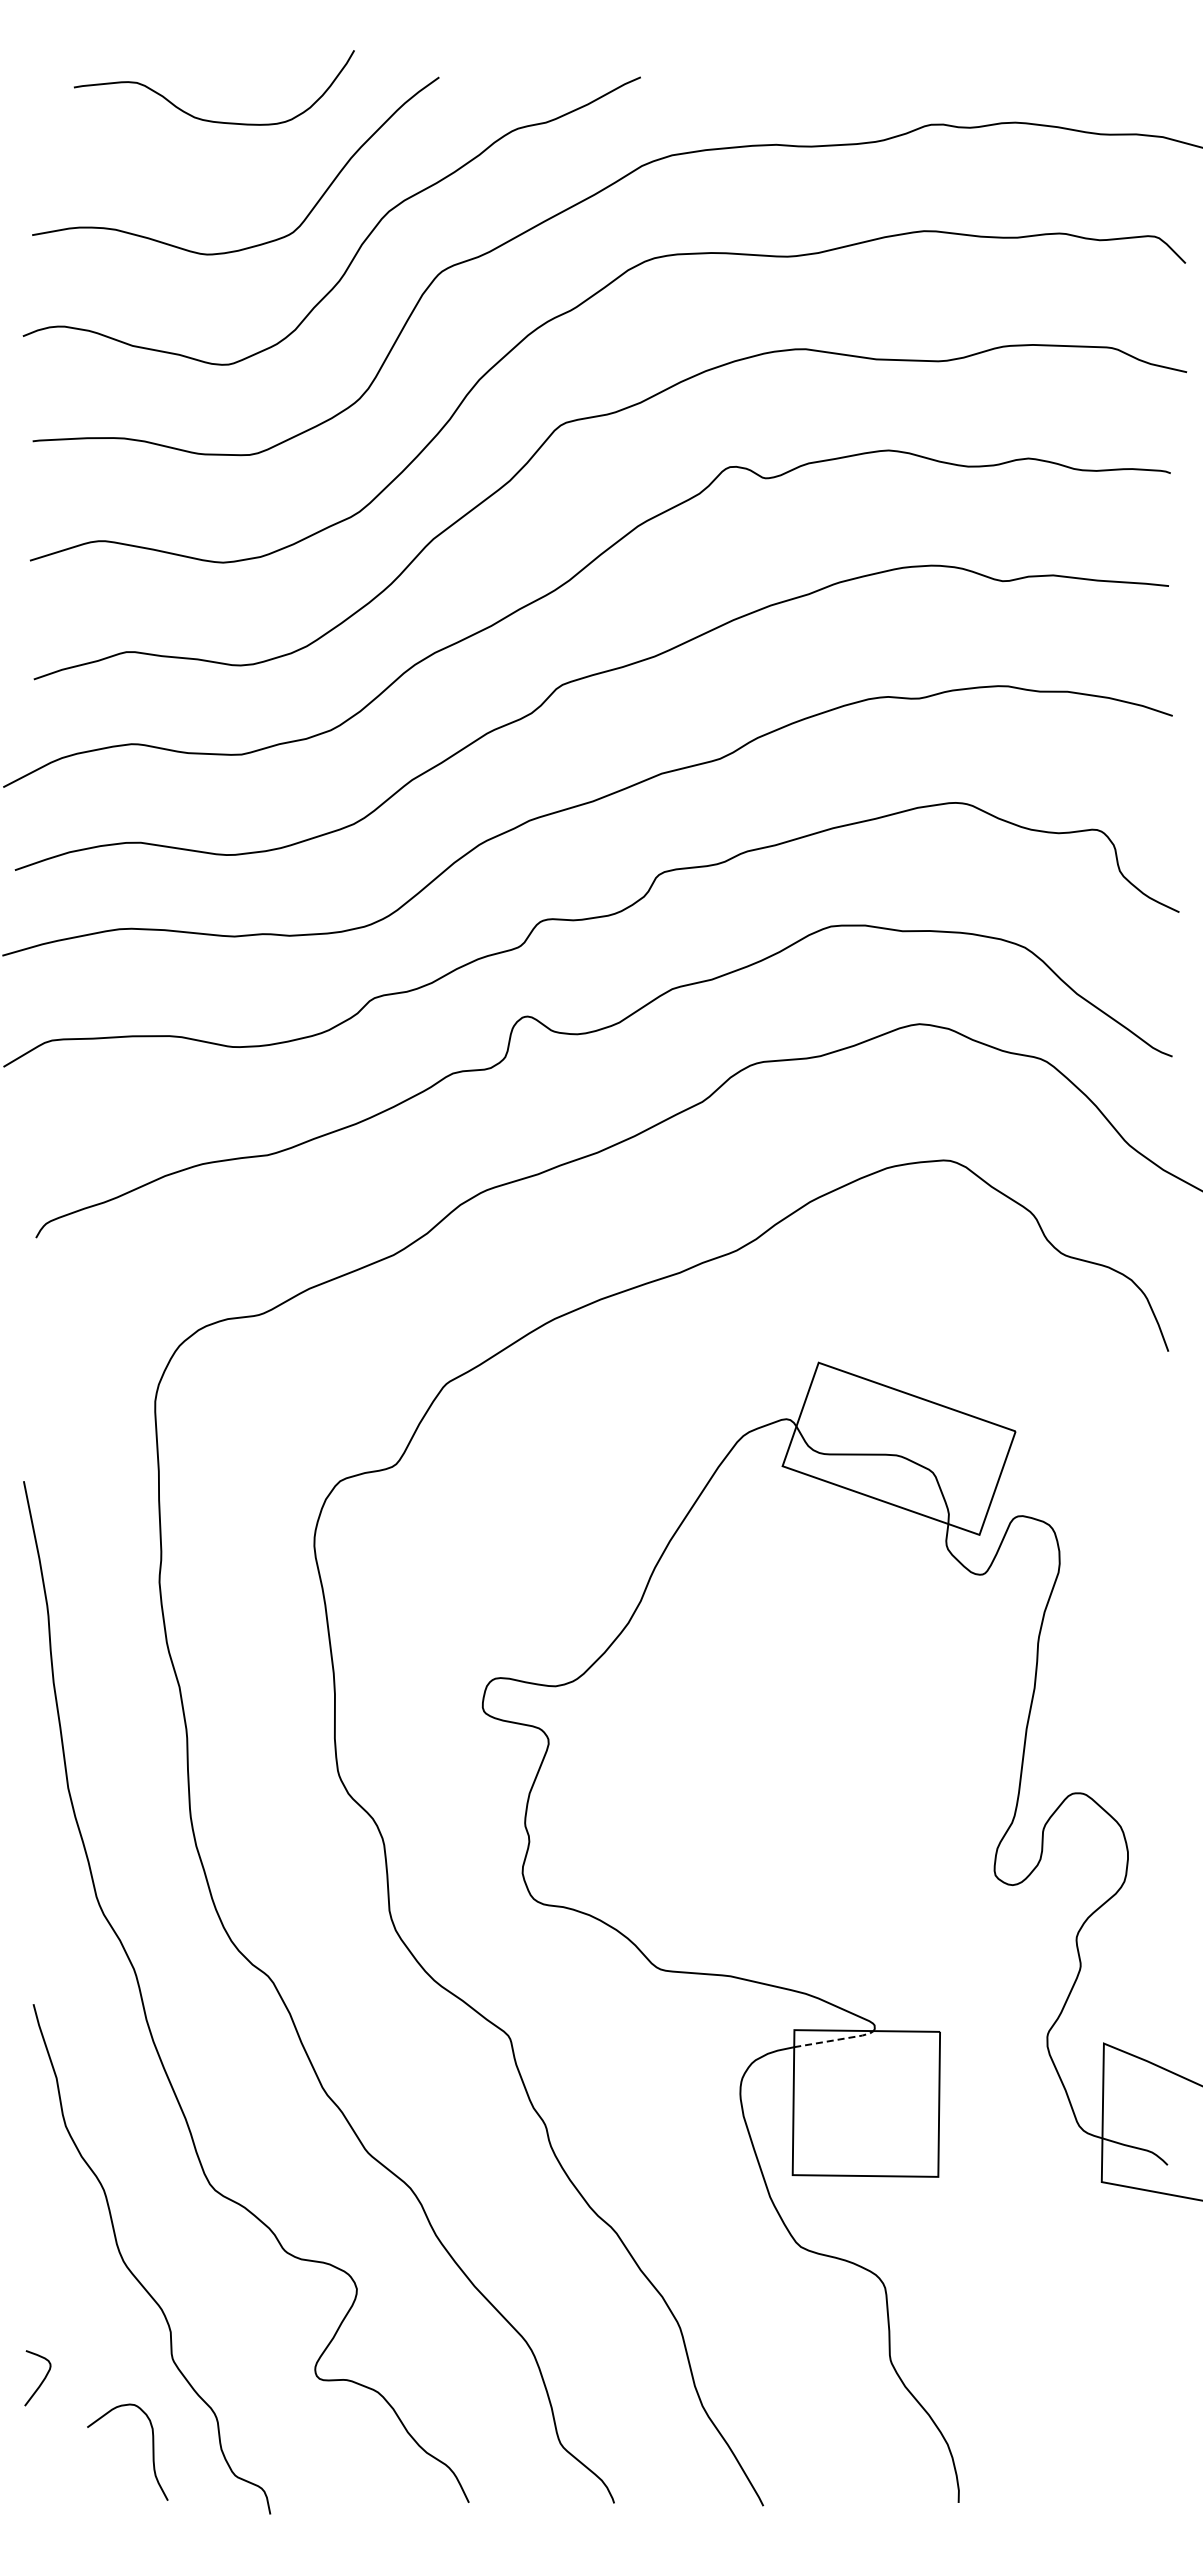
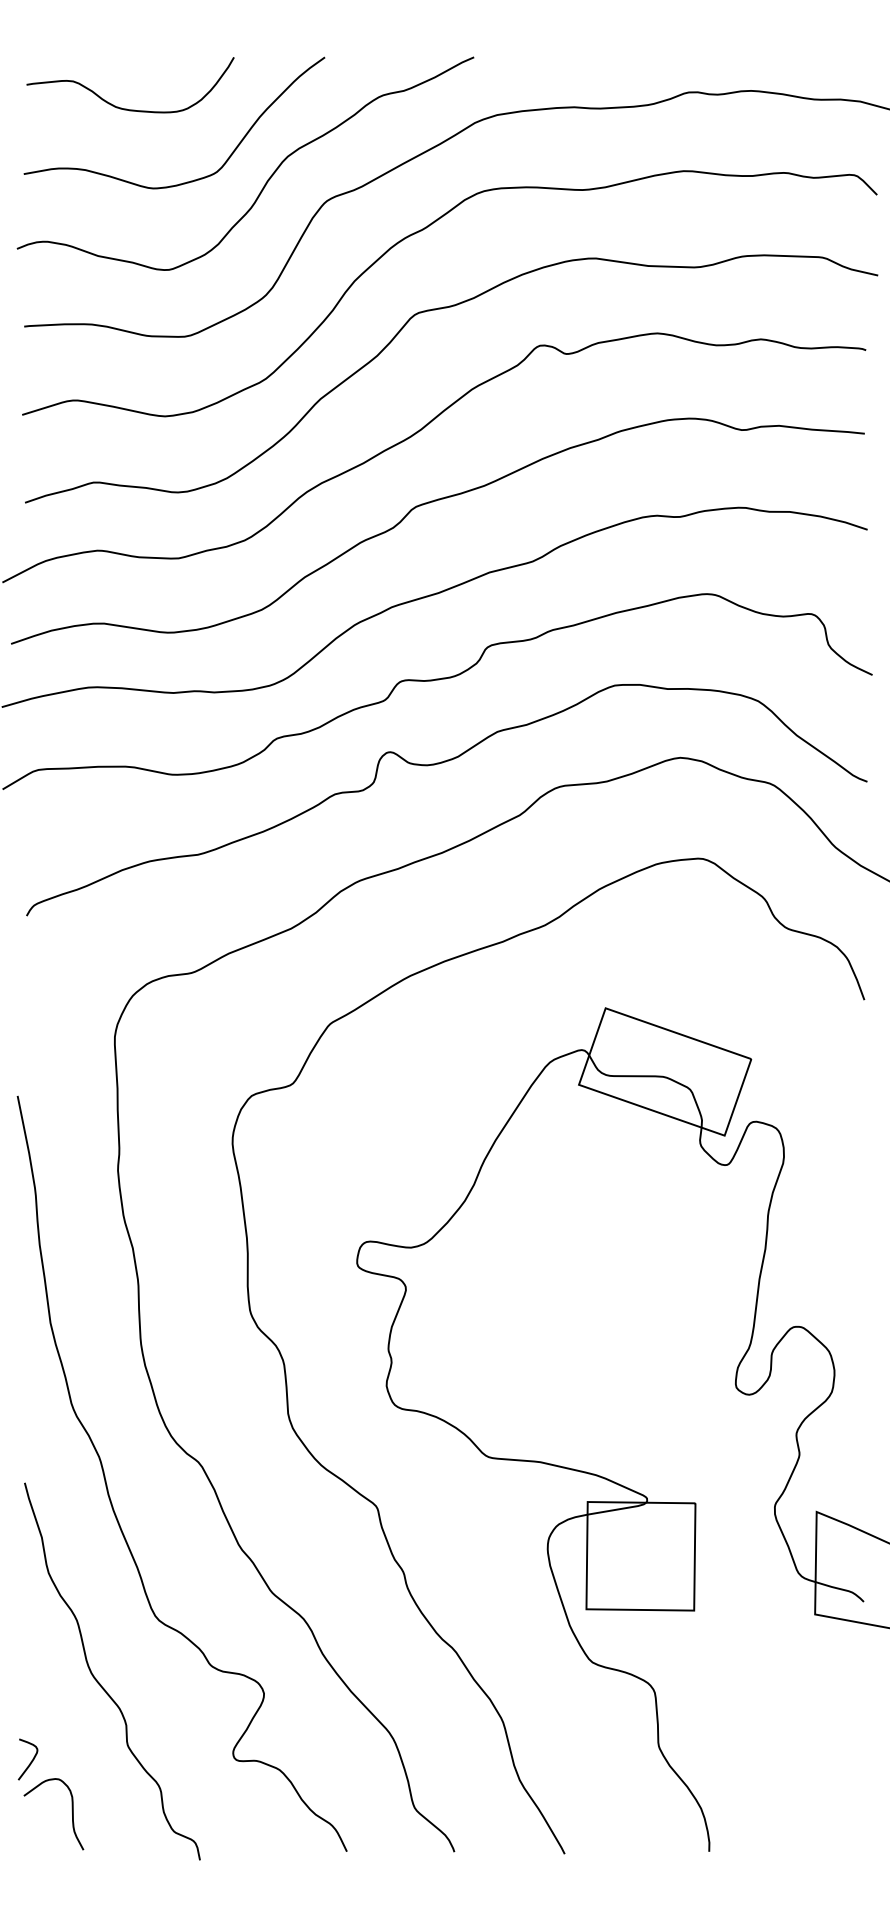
curve: (207, 119) -> (125, 108), moved
line: (836, 2040) -> (618, 1509), dashed -> solid
curve: (152, 2451) -> (72, 1813), moved

